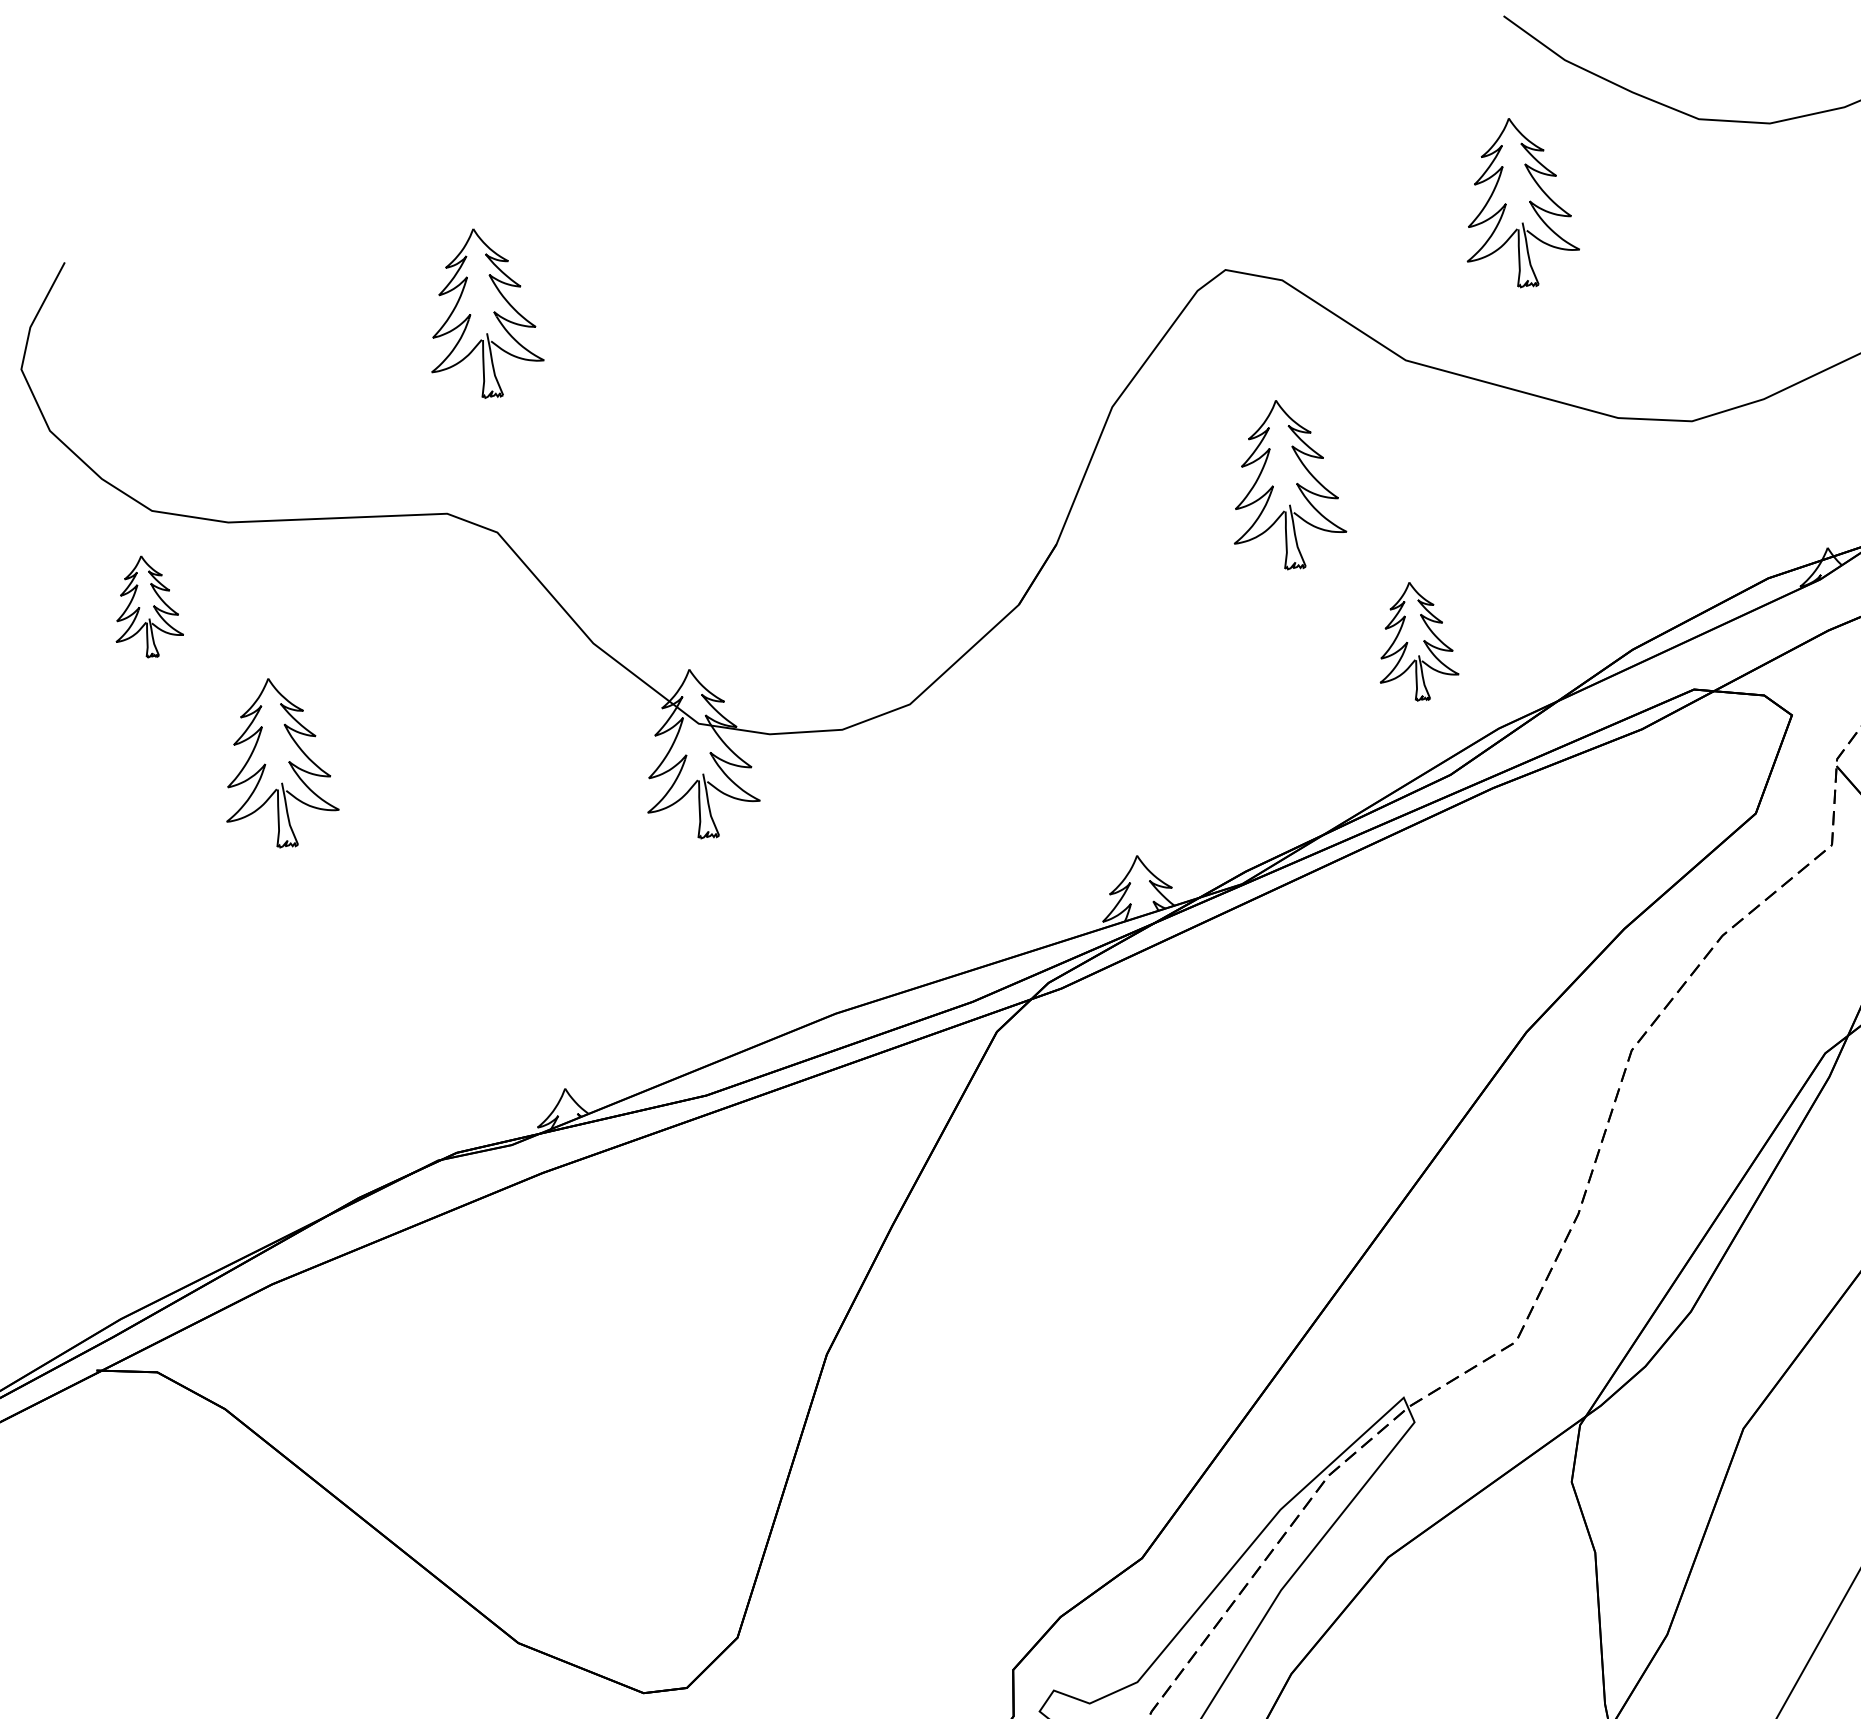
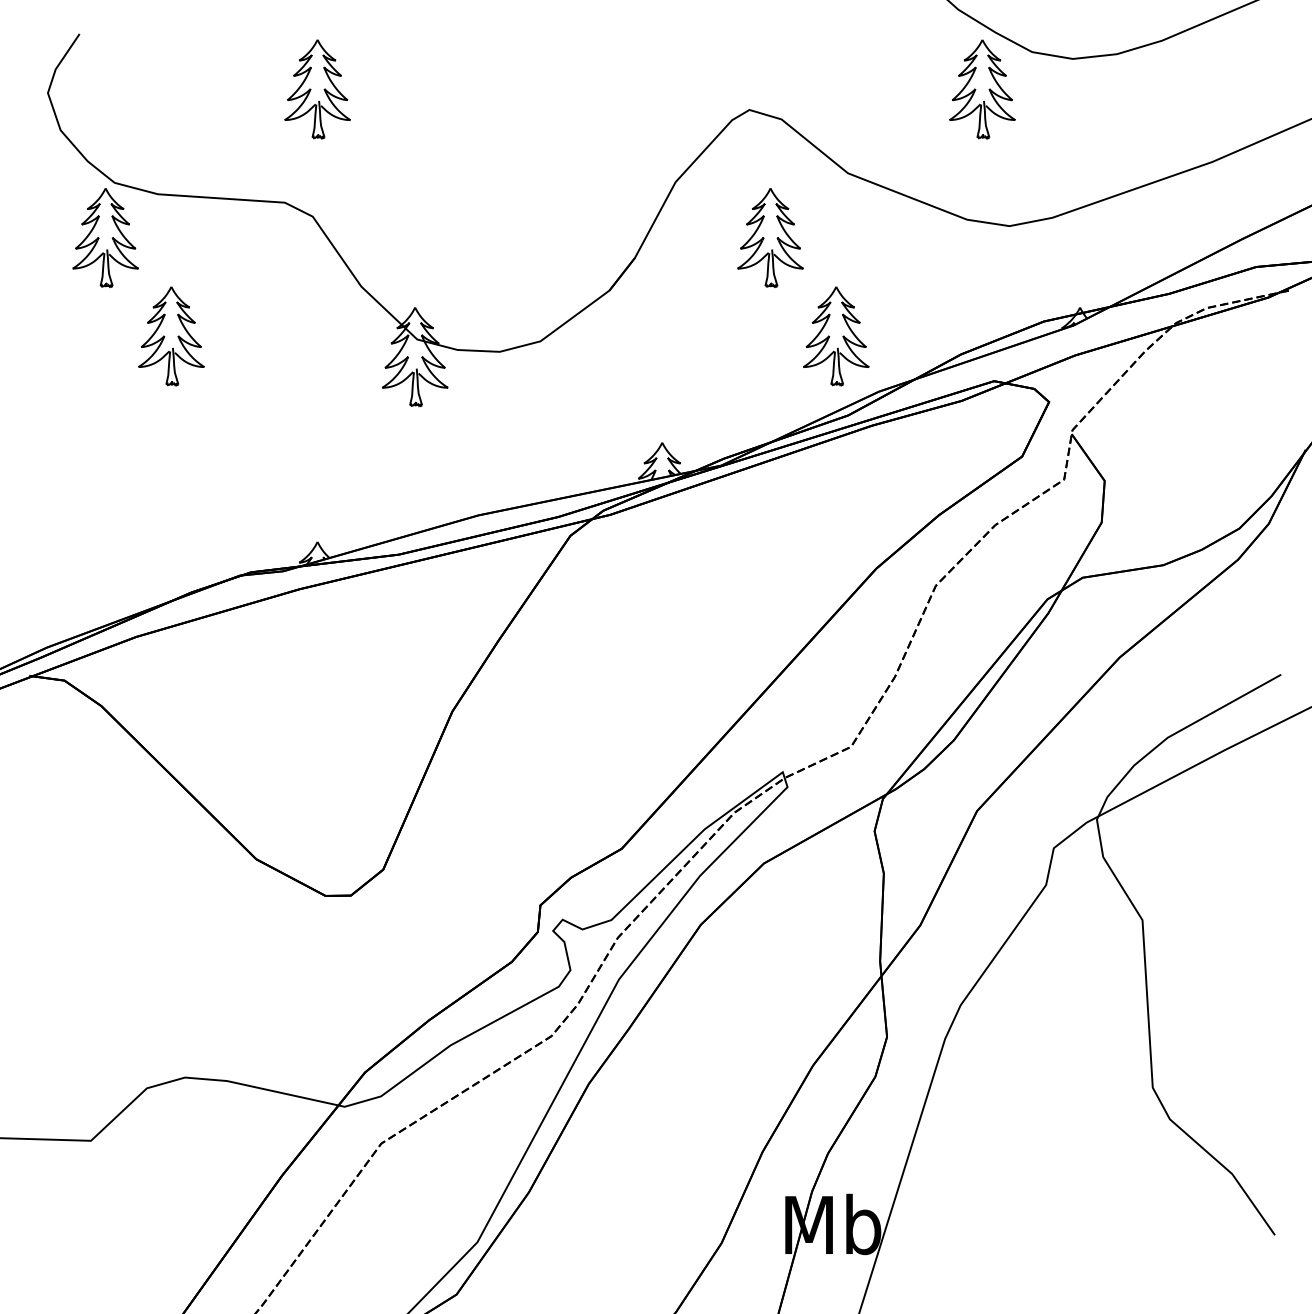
part: (1518, 203) -> (982, 89), moved
part: (146, 606) -> (105, 237), size x1.67
part: (1415, 641) -> (836, 336), size x1.43

